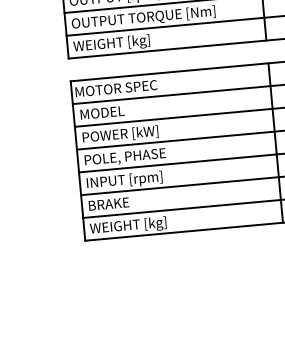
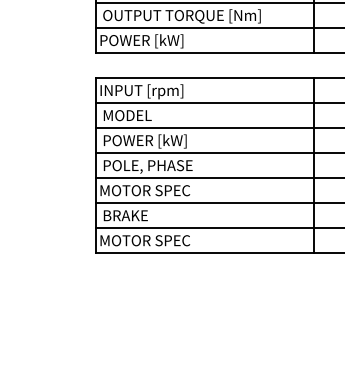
text: (110, 44) -> (143, 41), WEIGHT [kg] -> POWER [kW]
text: (116, 89) -> (145, 91), MOTOR SPEC -> INPUT [rpm]
text: (124, 180) -> (145, 191), INPUT [rpm] -> MOTOR SPEC
text: (129, 225) -> (145, 241), WEIGHT [kg] -> MOTOR SPEC

